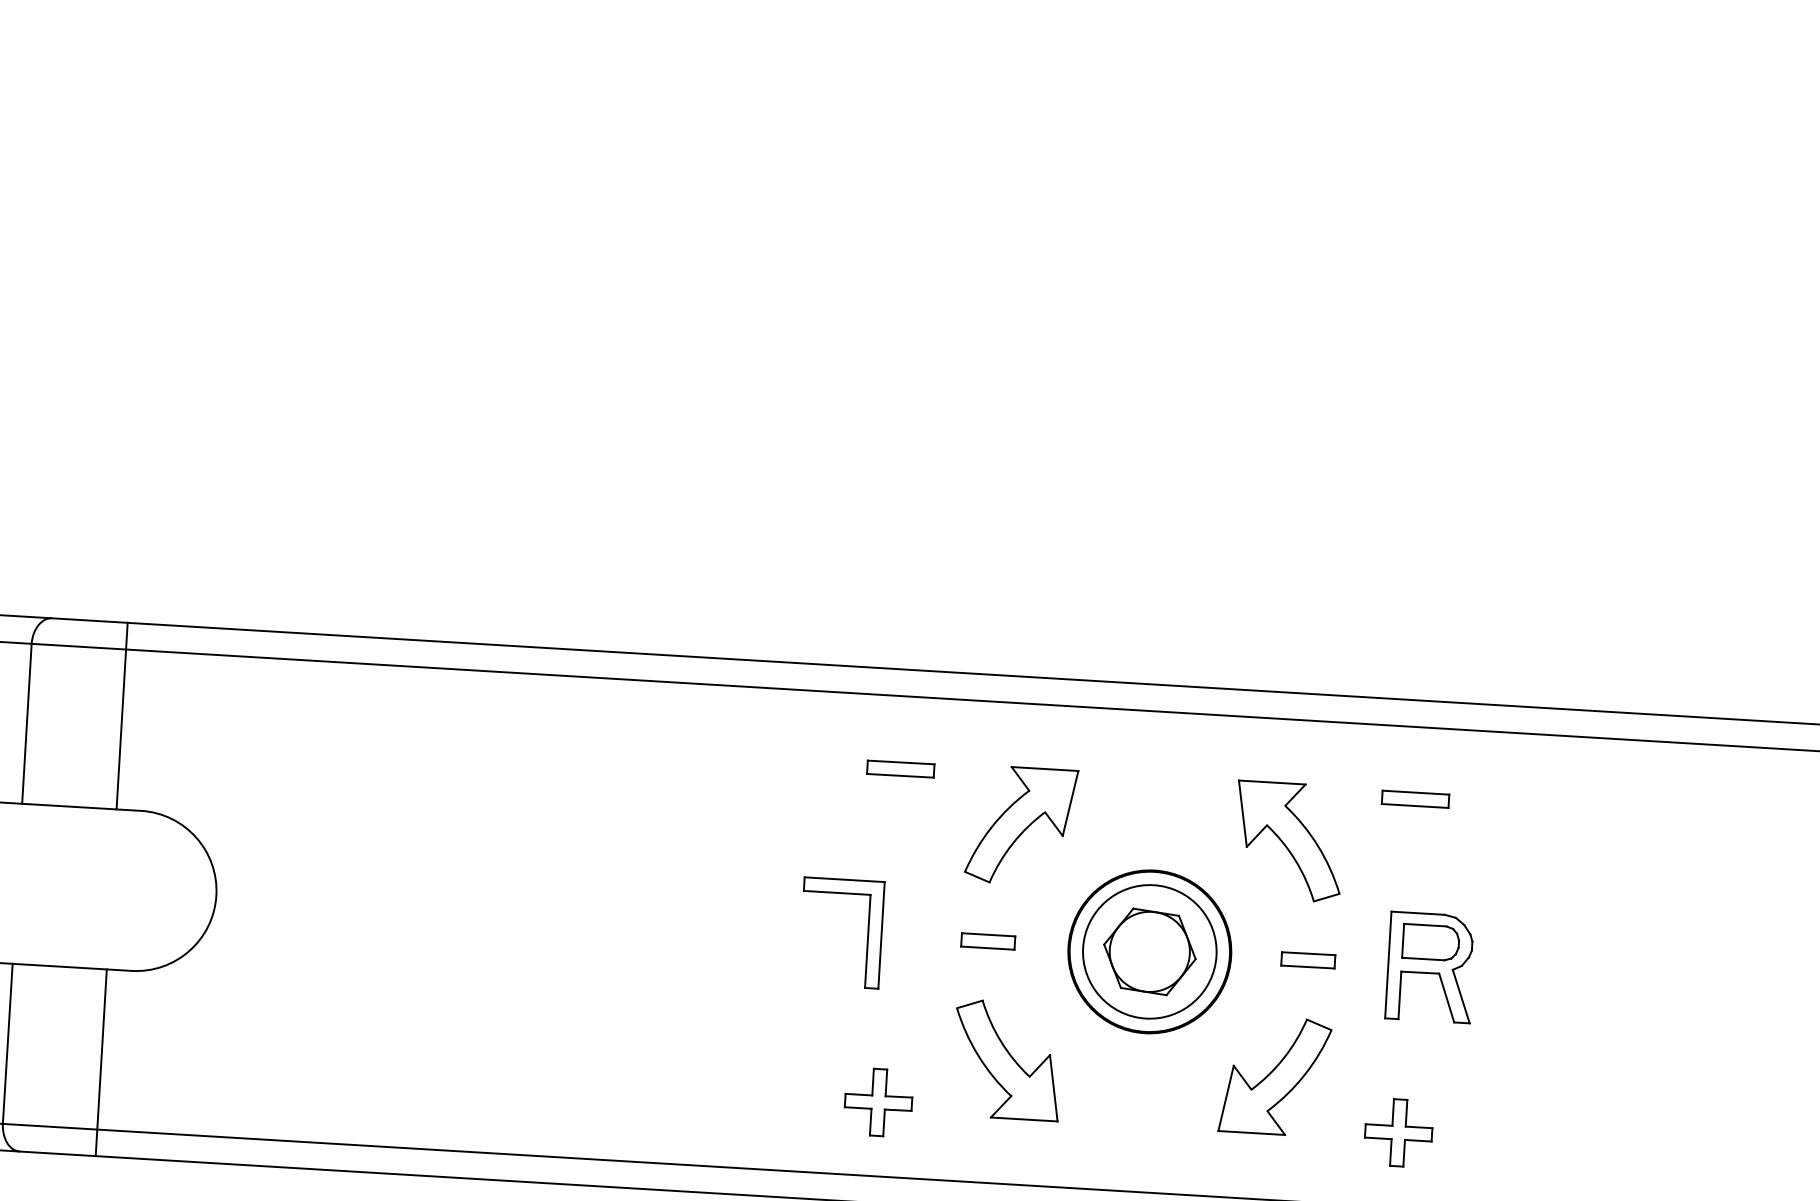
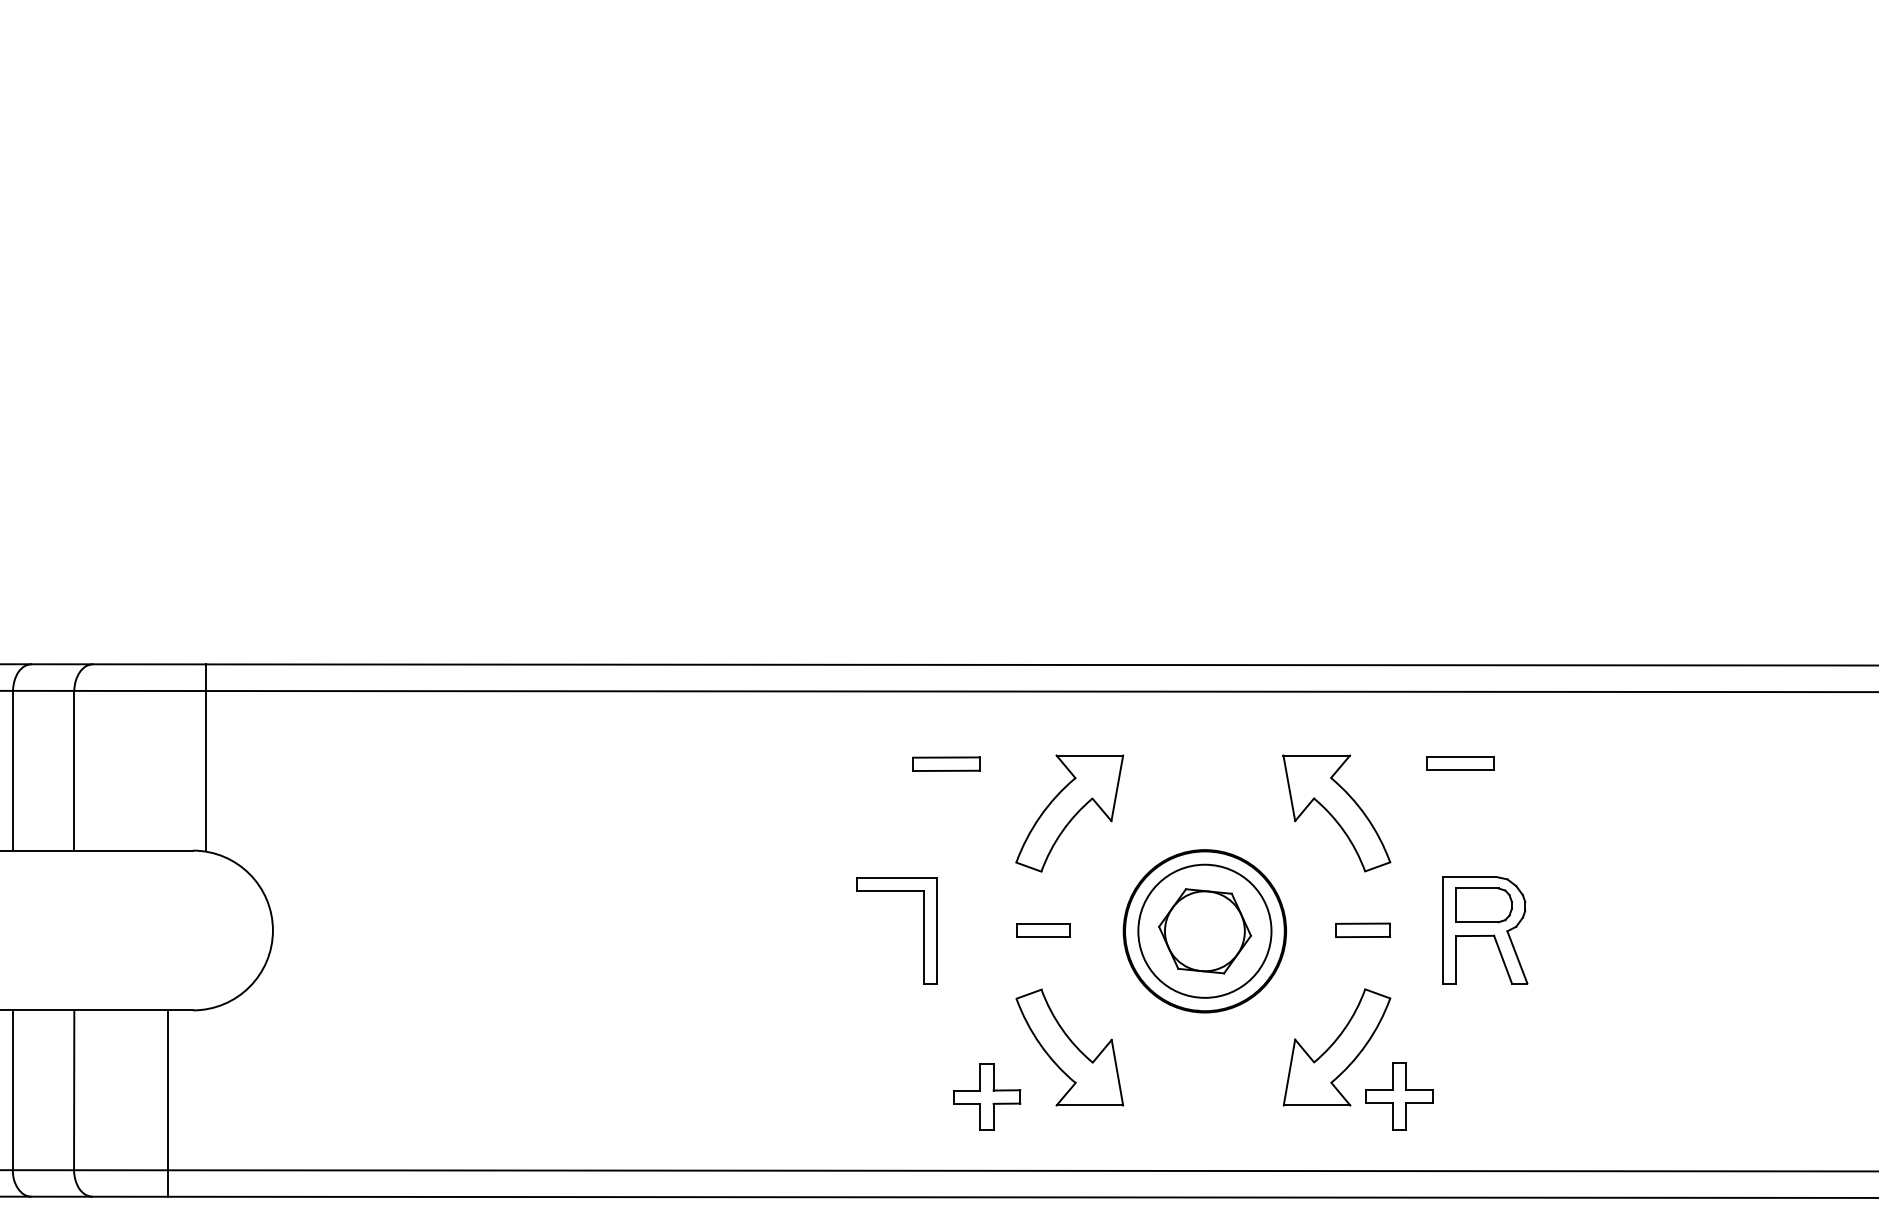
line: (122, 716) -> (205, 757), moved
part: (879, 1101) -> (987, 1096), moved
part: (1398, 1132) -> (1399, 1096), moved

